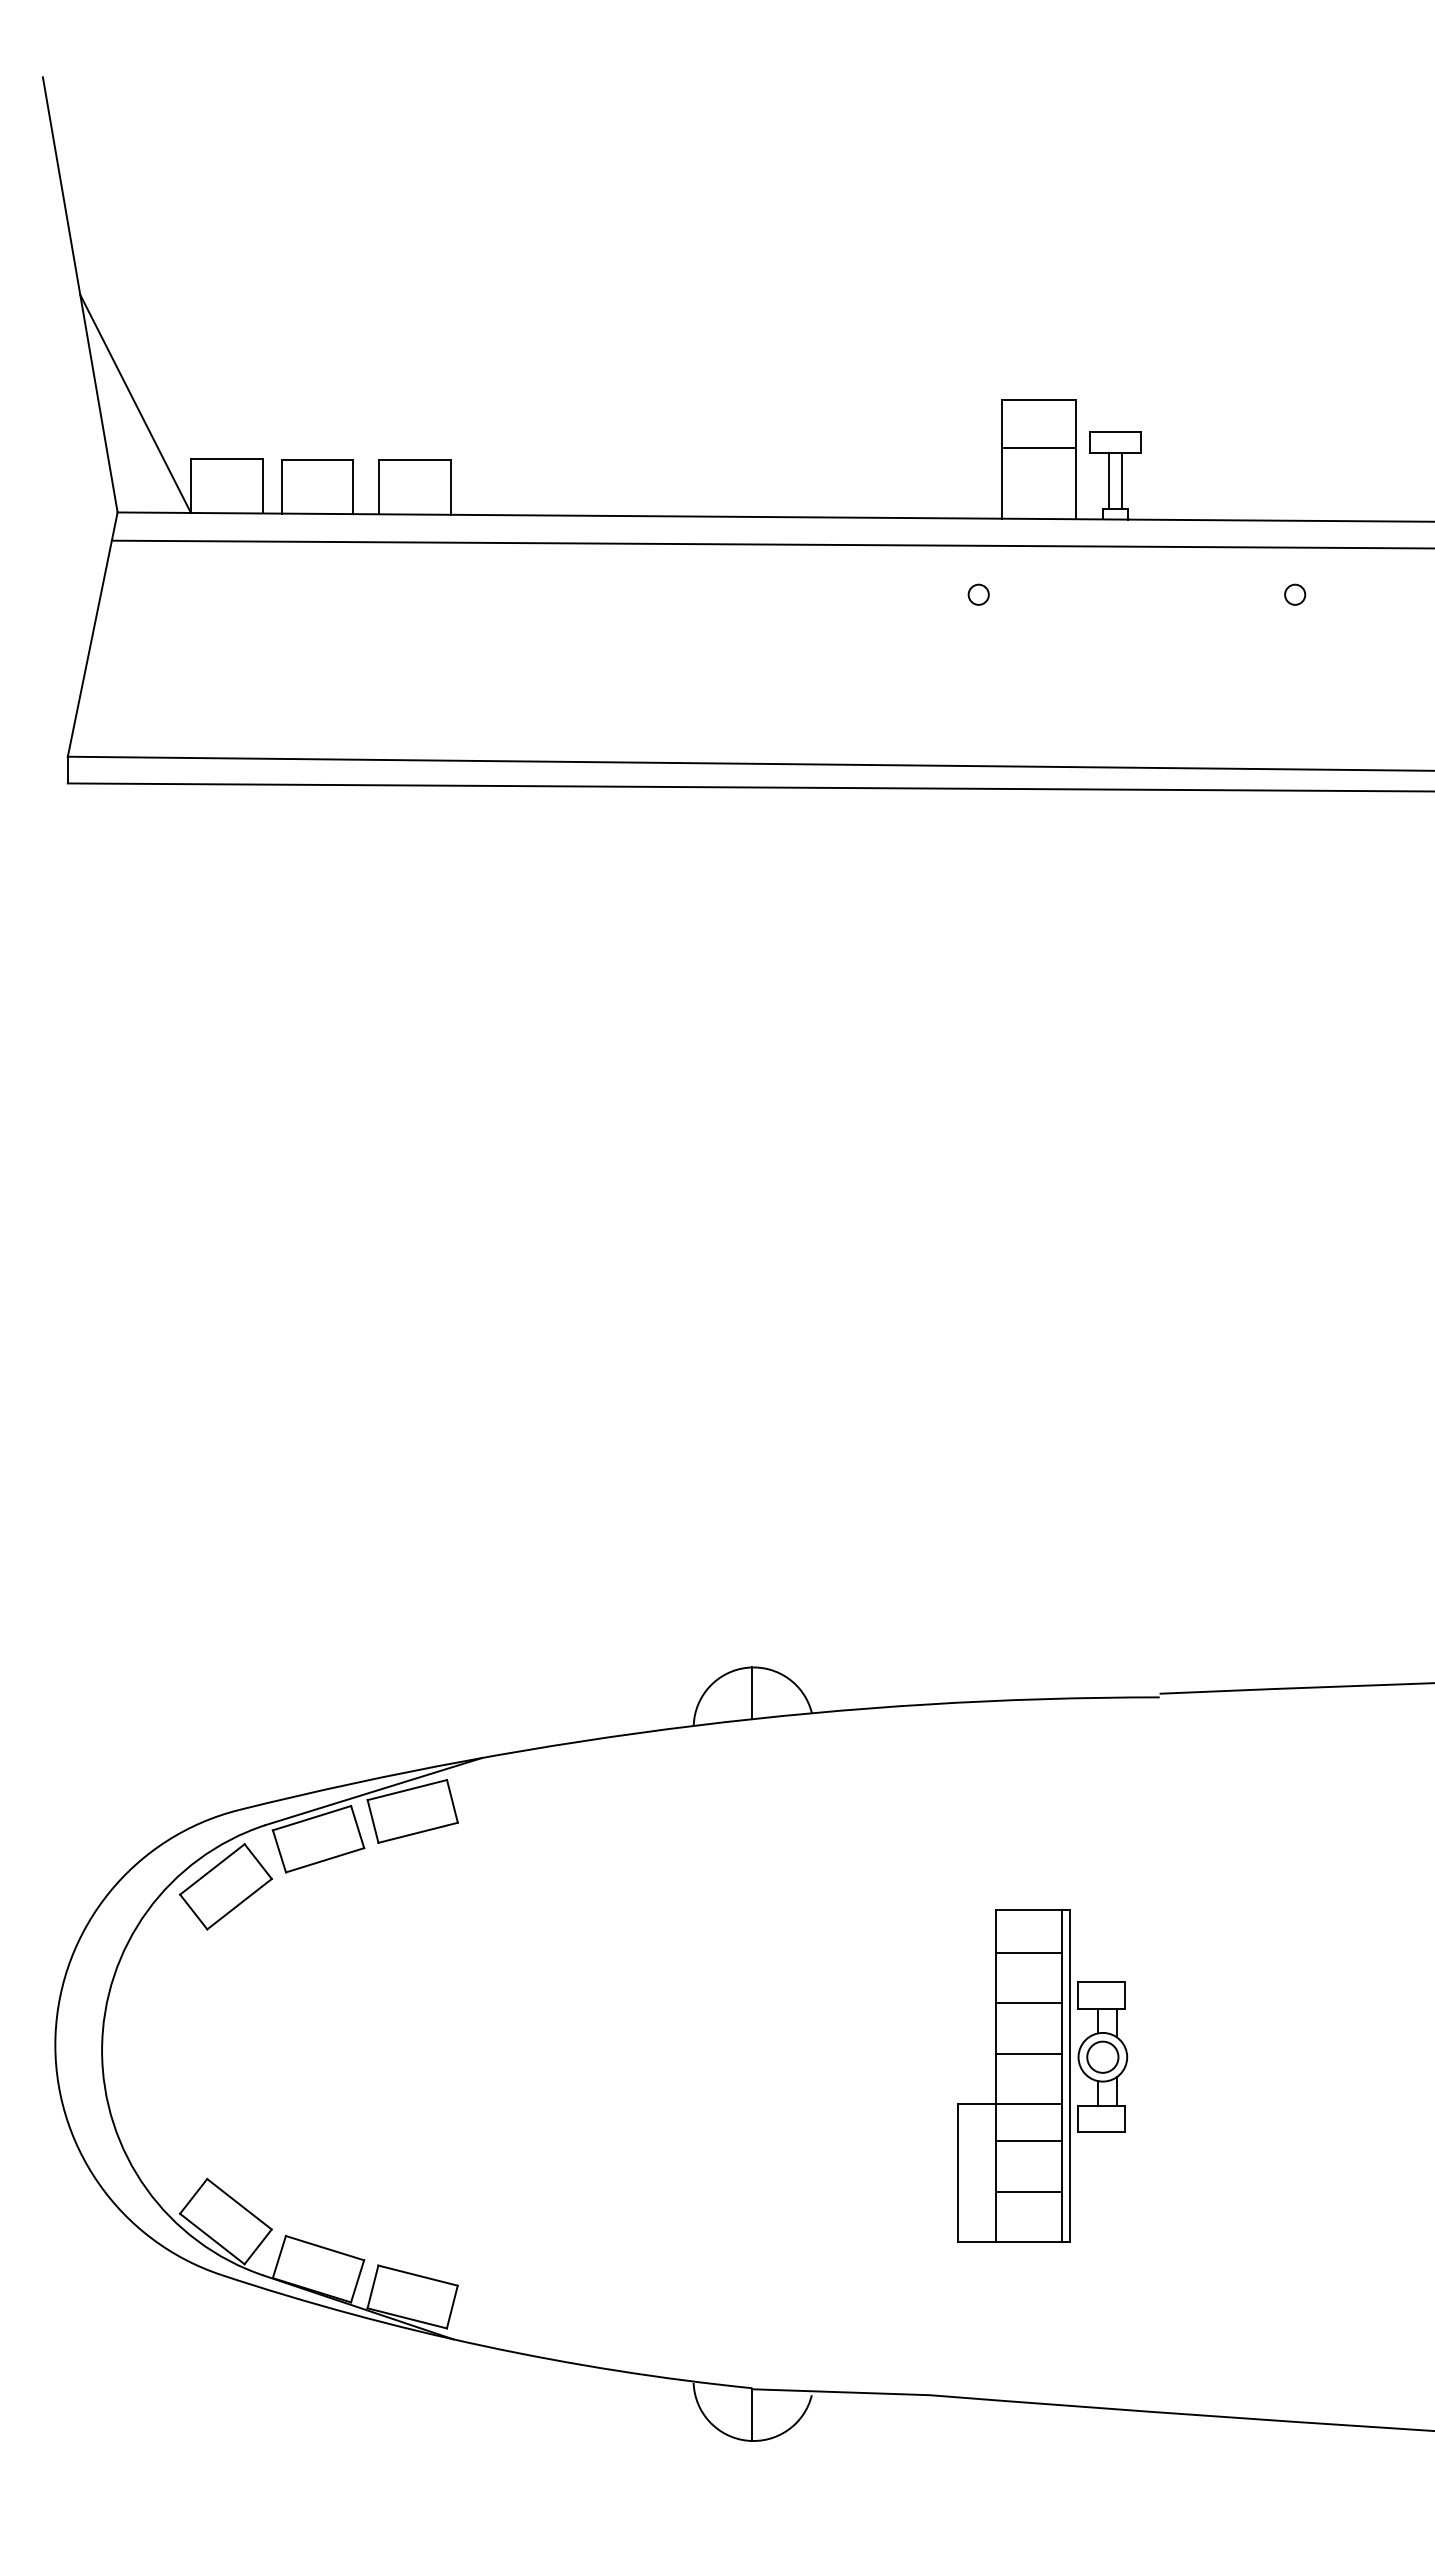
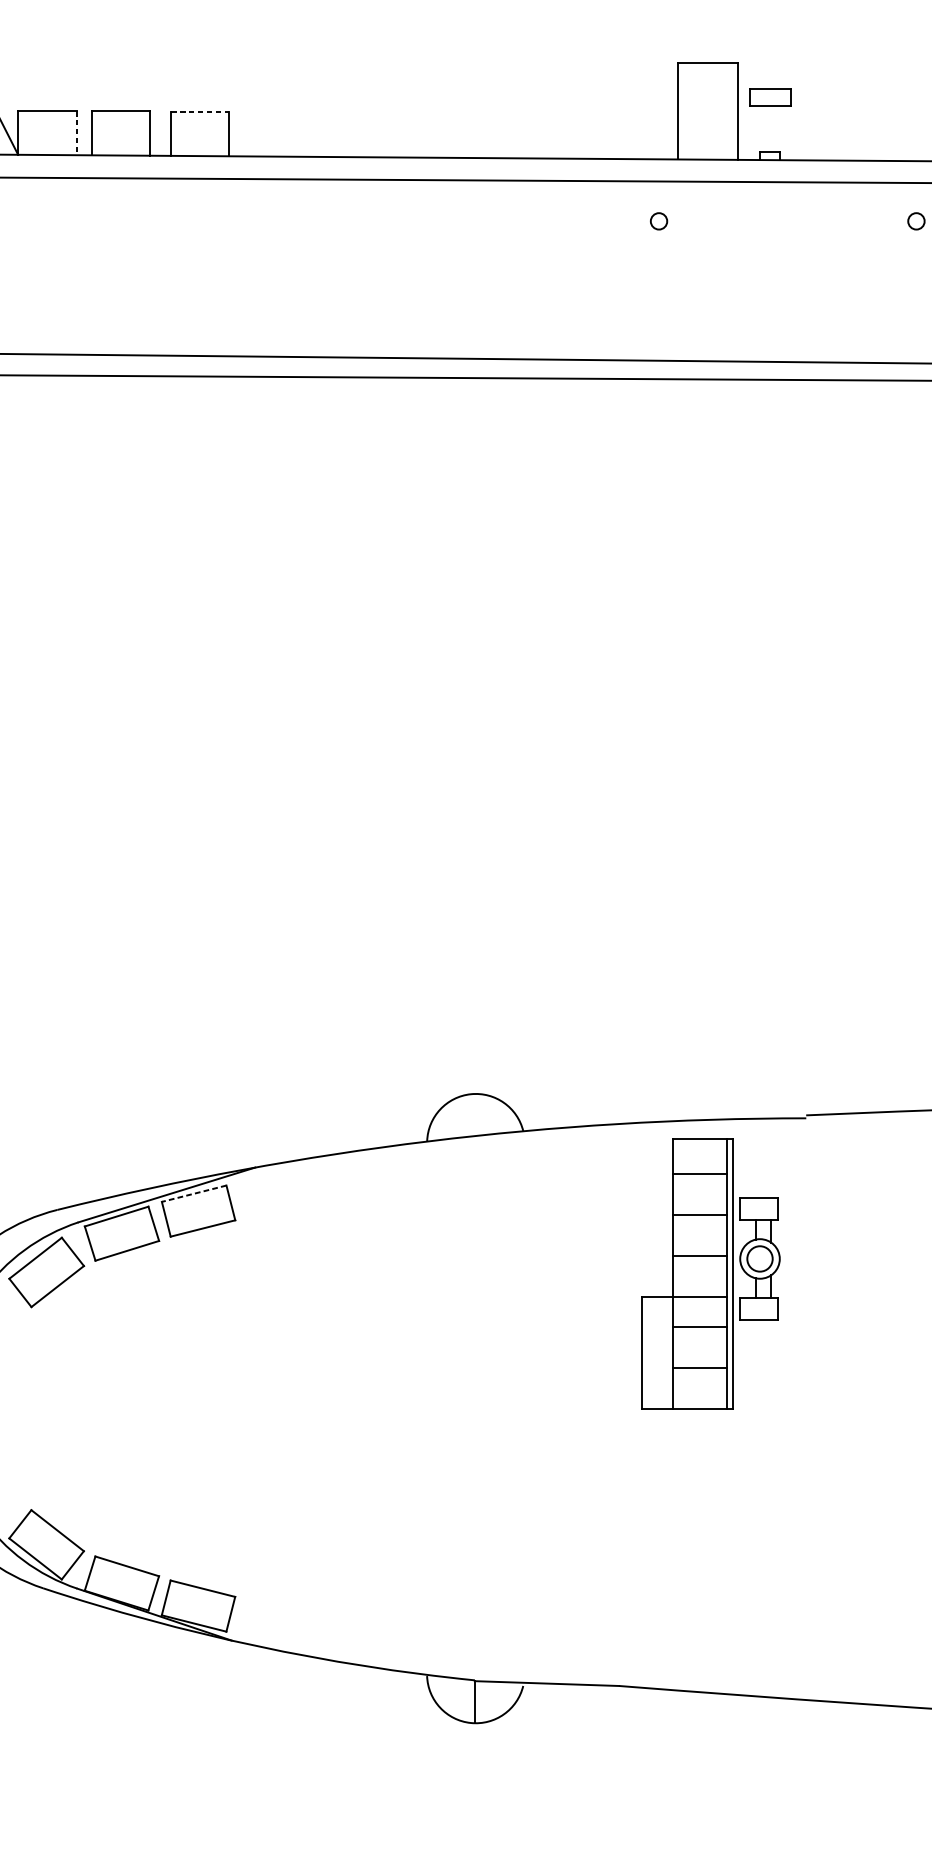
line: (1039, 448) -> (708, 102), removed
line: (414, 460) -> (200, 112), solid -> dashed
line: (1109, 480) -> (765, 128), removed
line: (1121, 480) -> (775, 128), removed
line: (262, 486) -> (76, 133), solid -> dashed
line: (752, 1693) -> (474, 1115), removed
line: (407, 1790) -> (194, 1194), solid -> dashed
part: (1042, 2075) -> (710, 1273), moved

